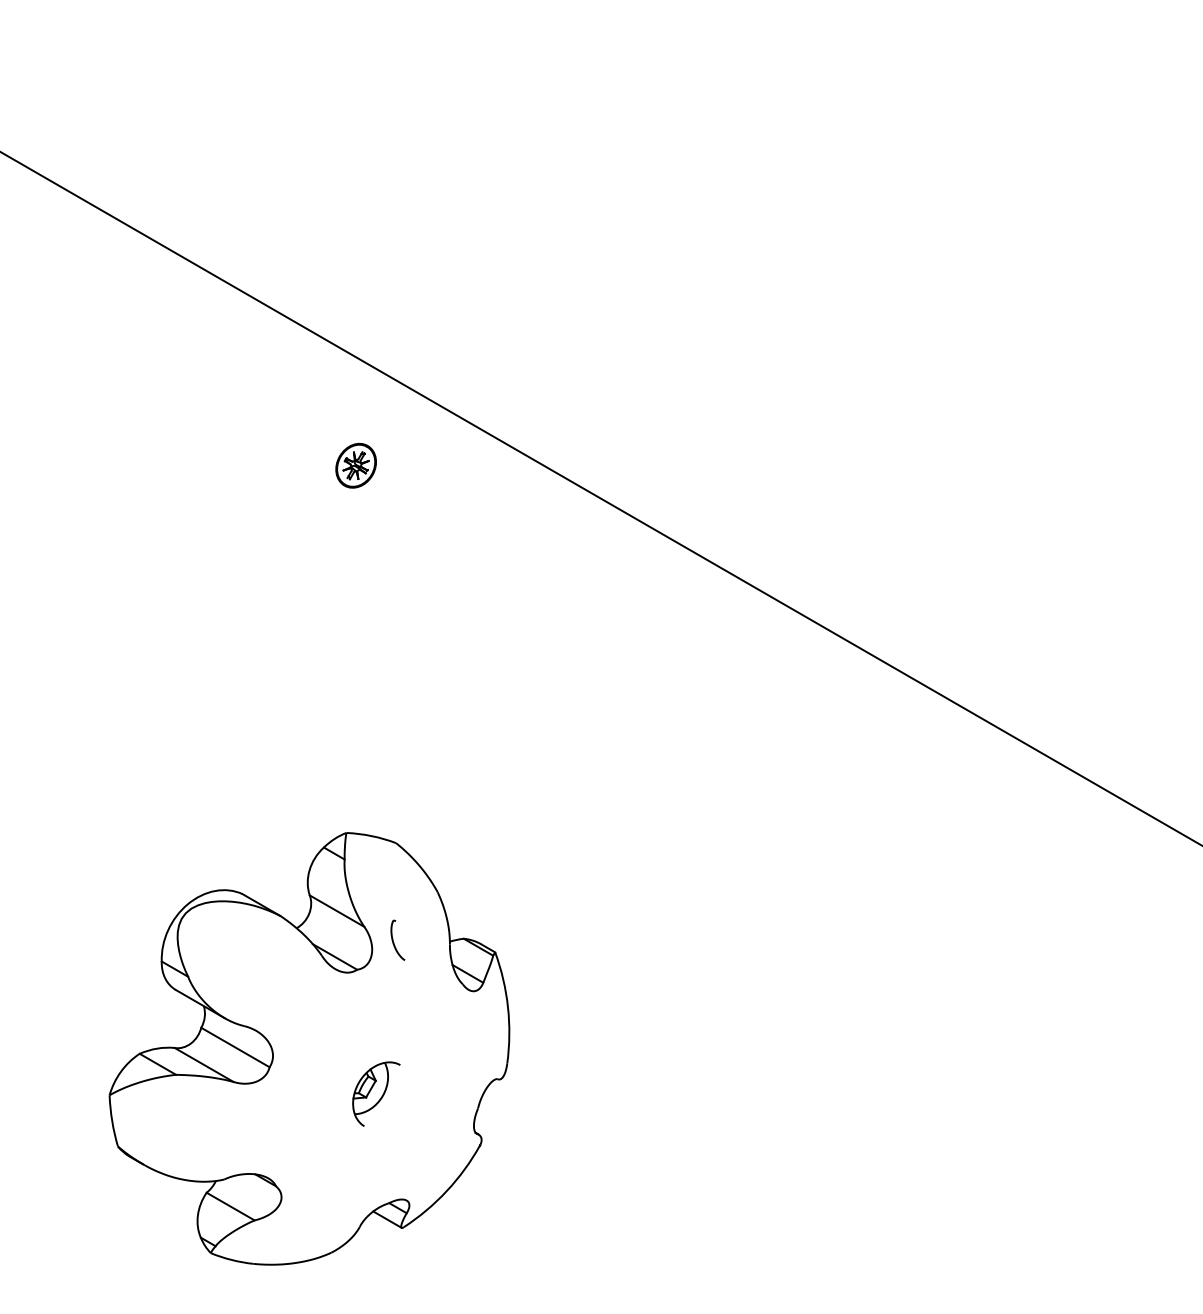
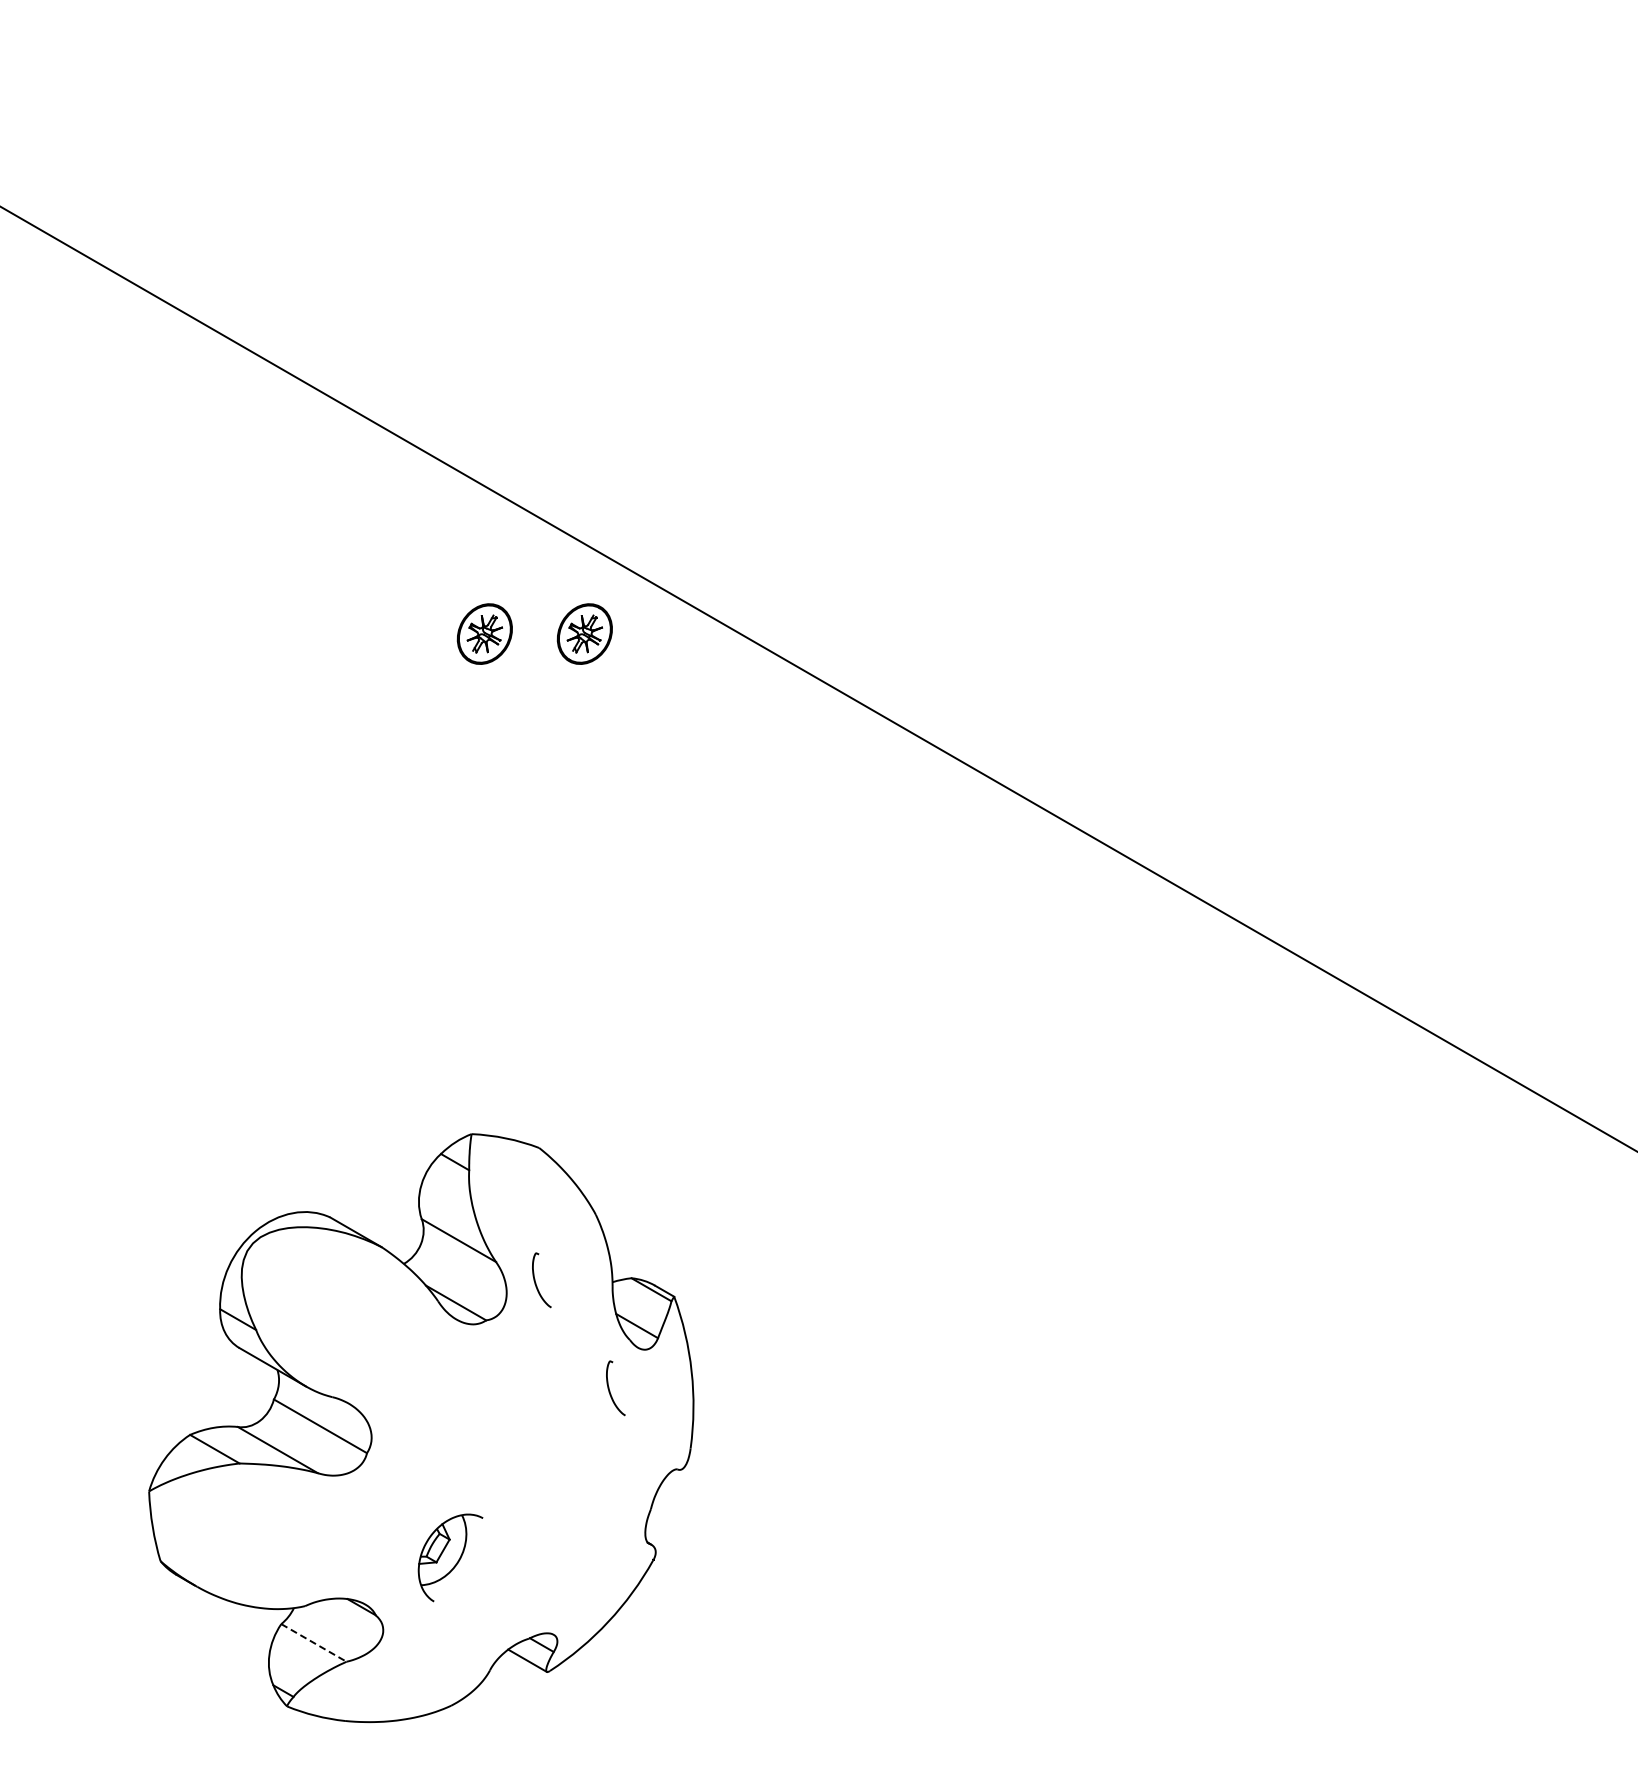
part: (429, 465) -> (584, 633), added
part: (452, 1019) -> (615, 1388), added
part: (376, 1093) -> (450, 1557), moved
line: (230, 1206) -> (313, 1642), solid -> dashed

